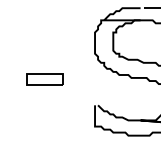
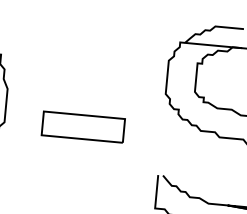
part: (44, 79) -> (82, 127), size x1.43

